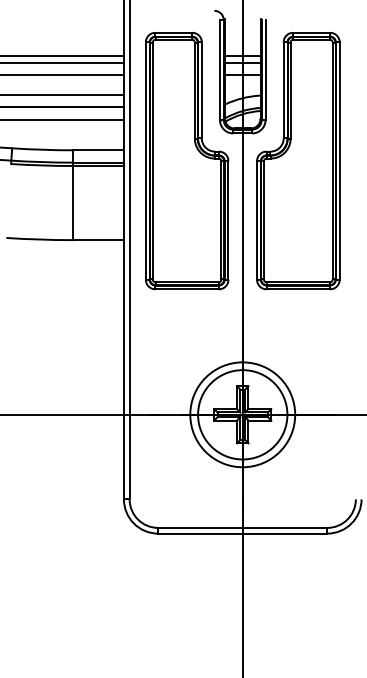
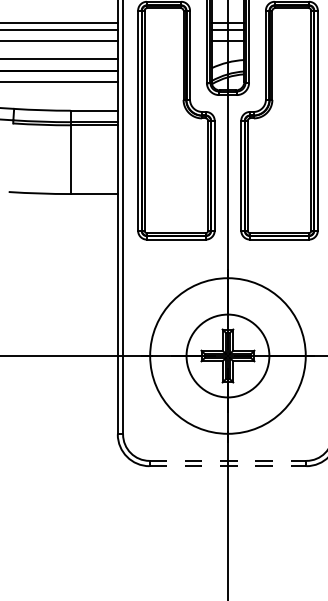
circle: (242, 414) -> (227, 355), size x1.6
line: (242, 527) -> (227, 460), solid -> dashed
line: (242, 533) -> (227, 466), solid -> dashed

